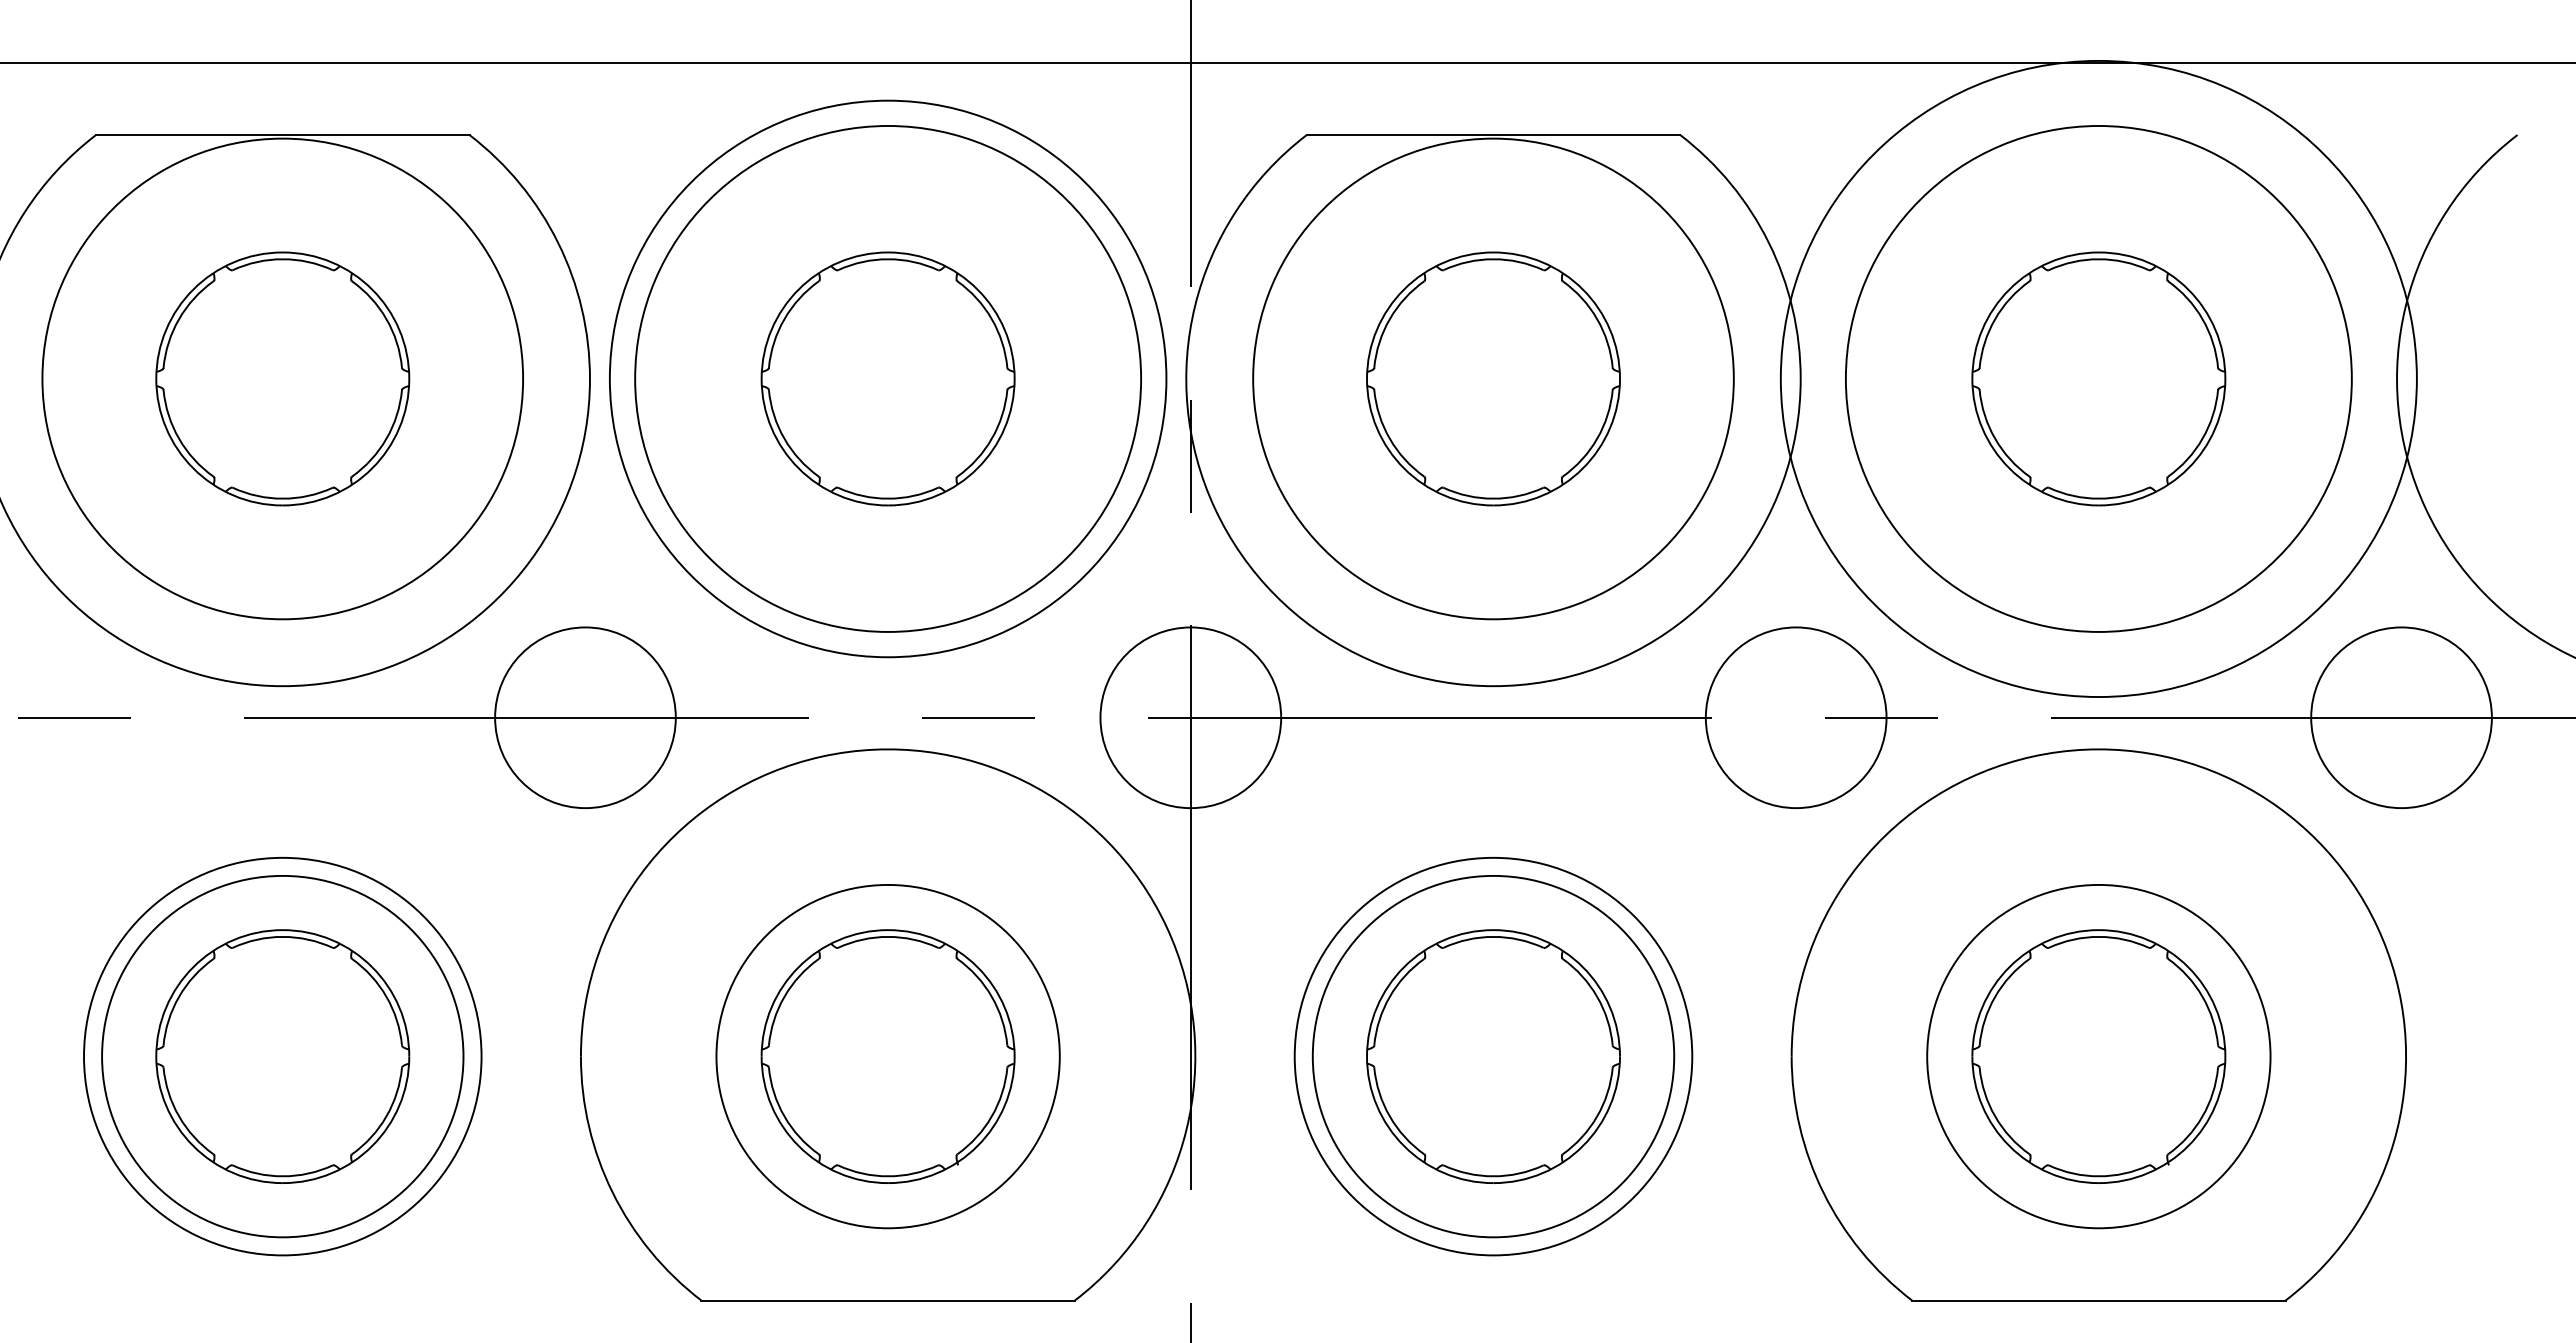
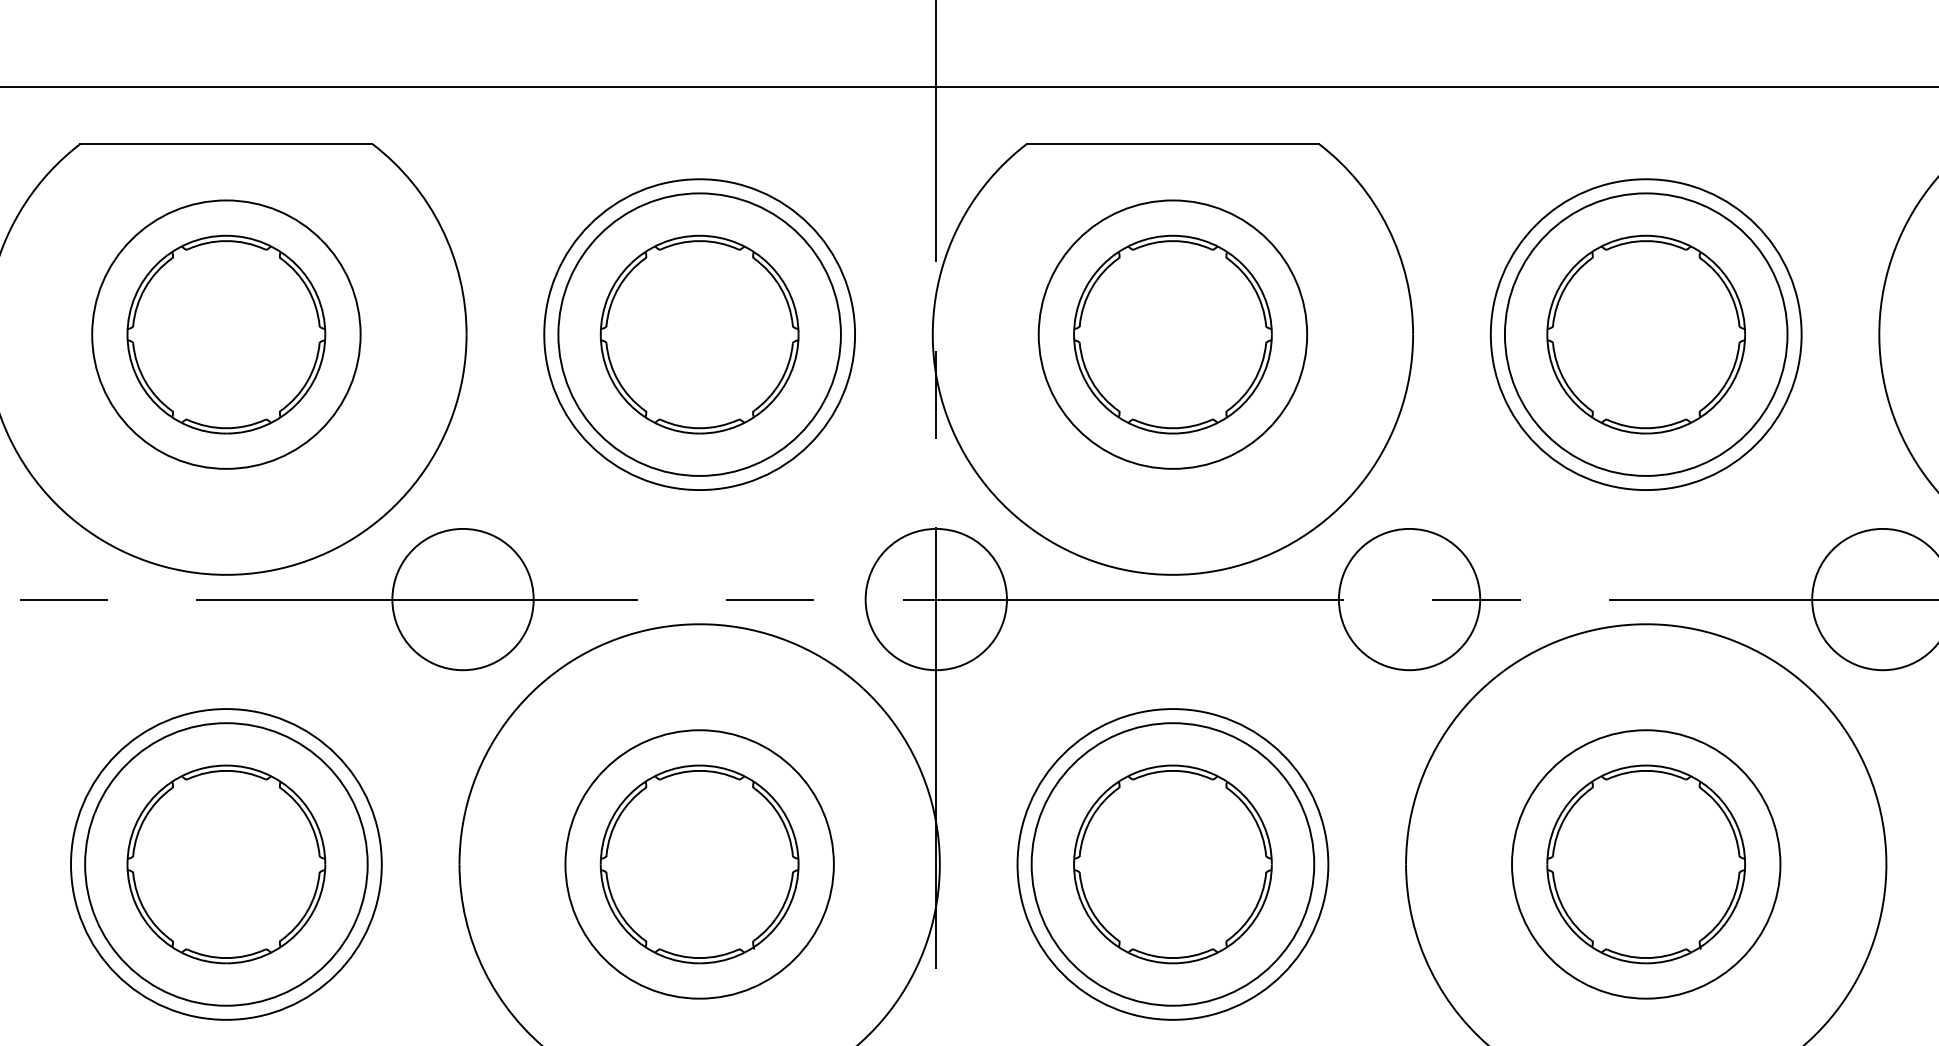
circle: (282, 378) -> (226, 334), size x0.71
circle: (887, 378) -> (699, 334), size x0.71
circle: (887, 378) -> (699, 334), size x0.71
circle: (1493, 378) -> (1172, 334), size x0.71
circle: (2098, 378) -> (1645, 334), size x0.62
circle: (2098, 378) -> (1645, 334), size x0.71

